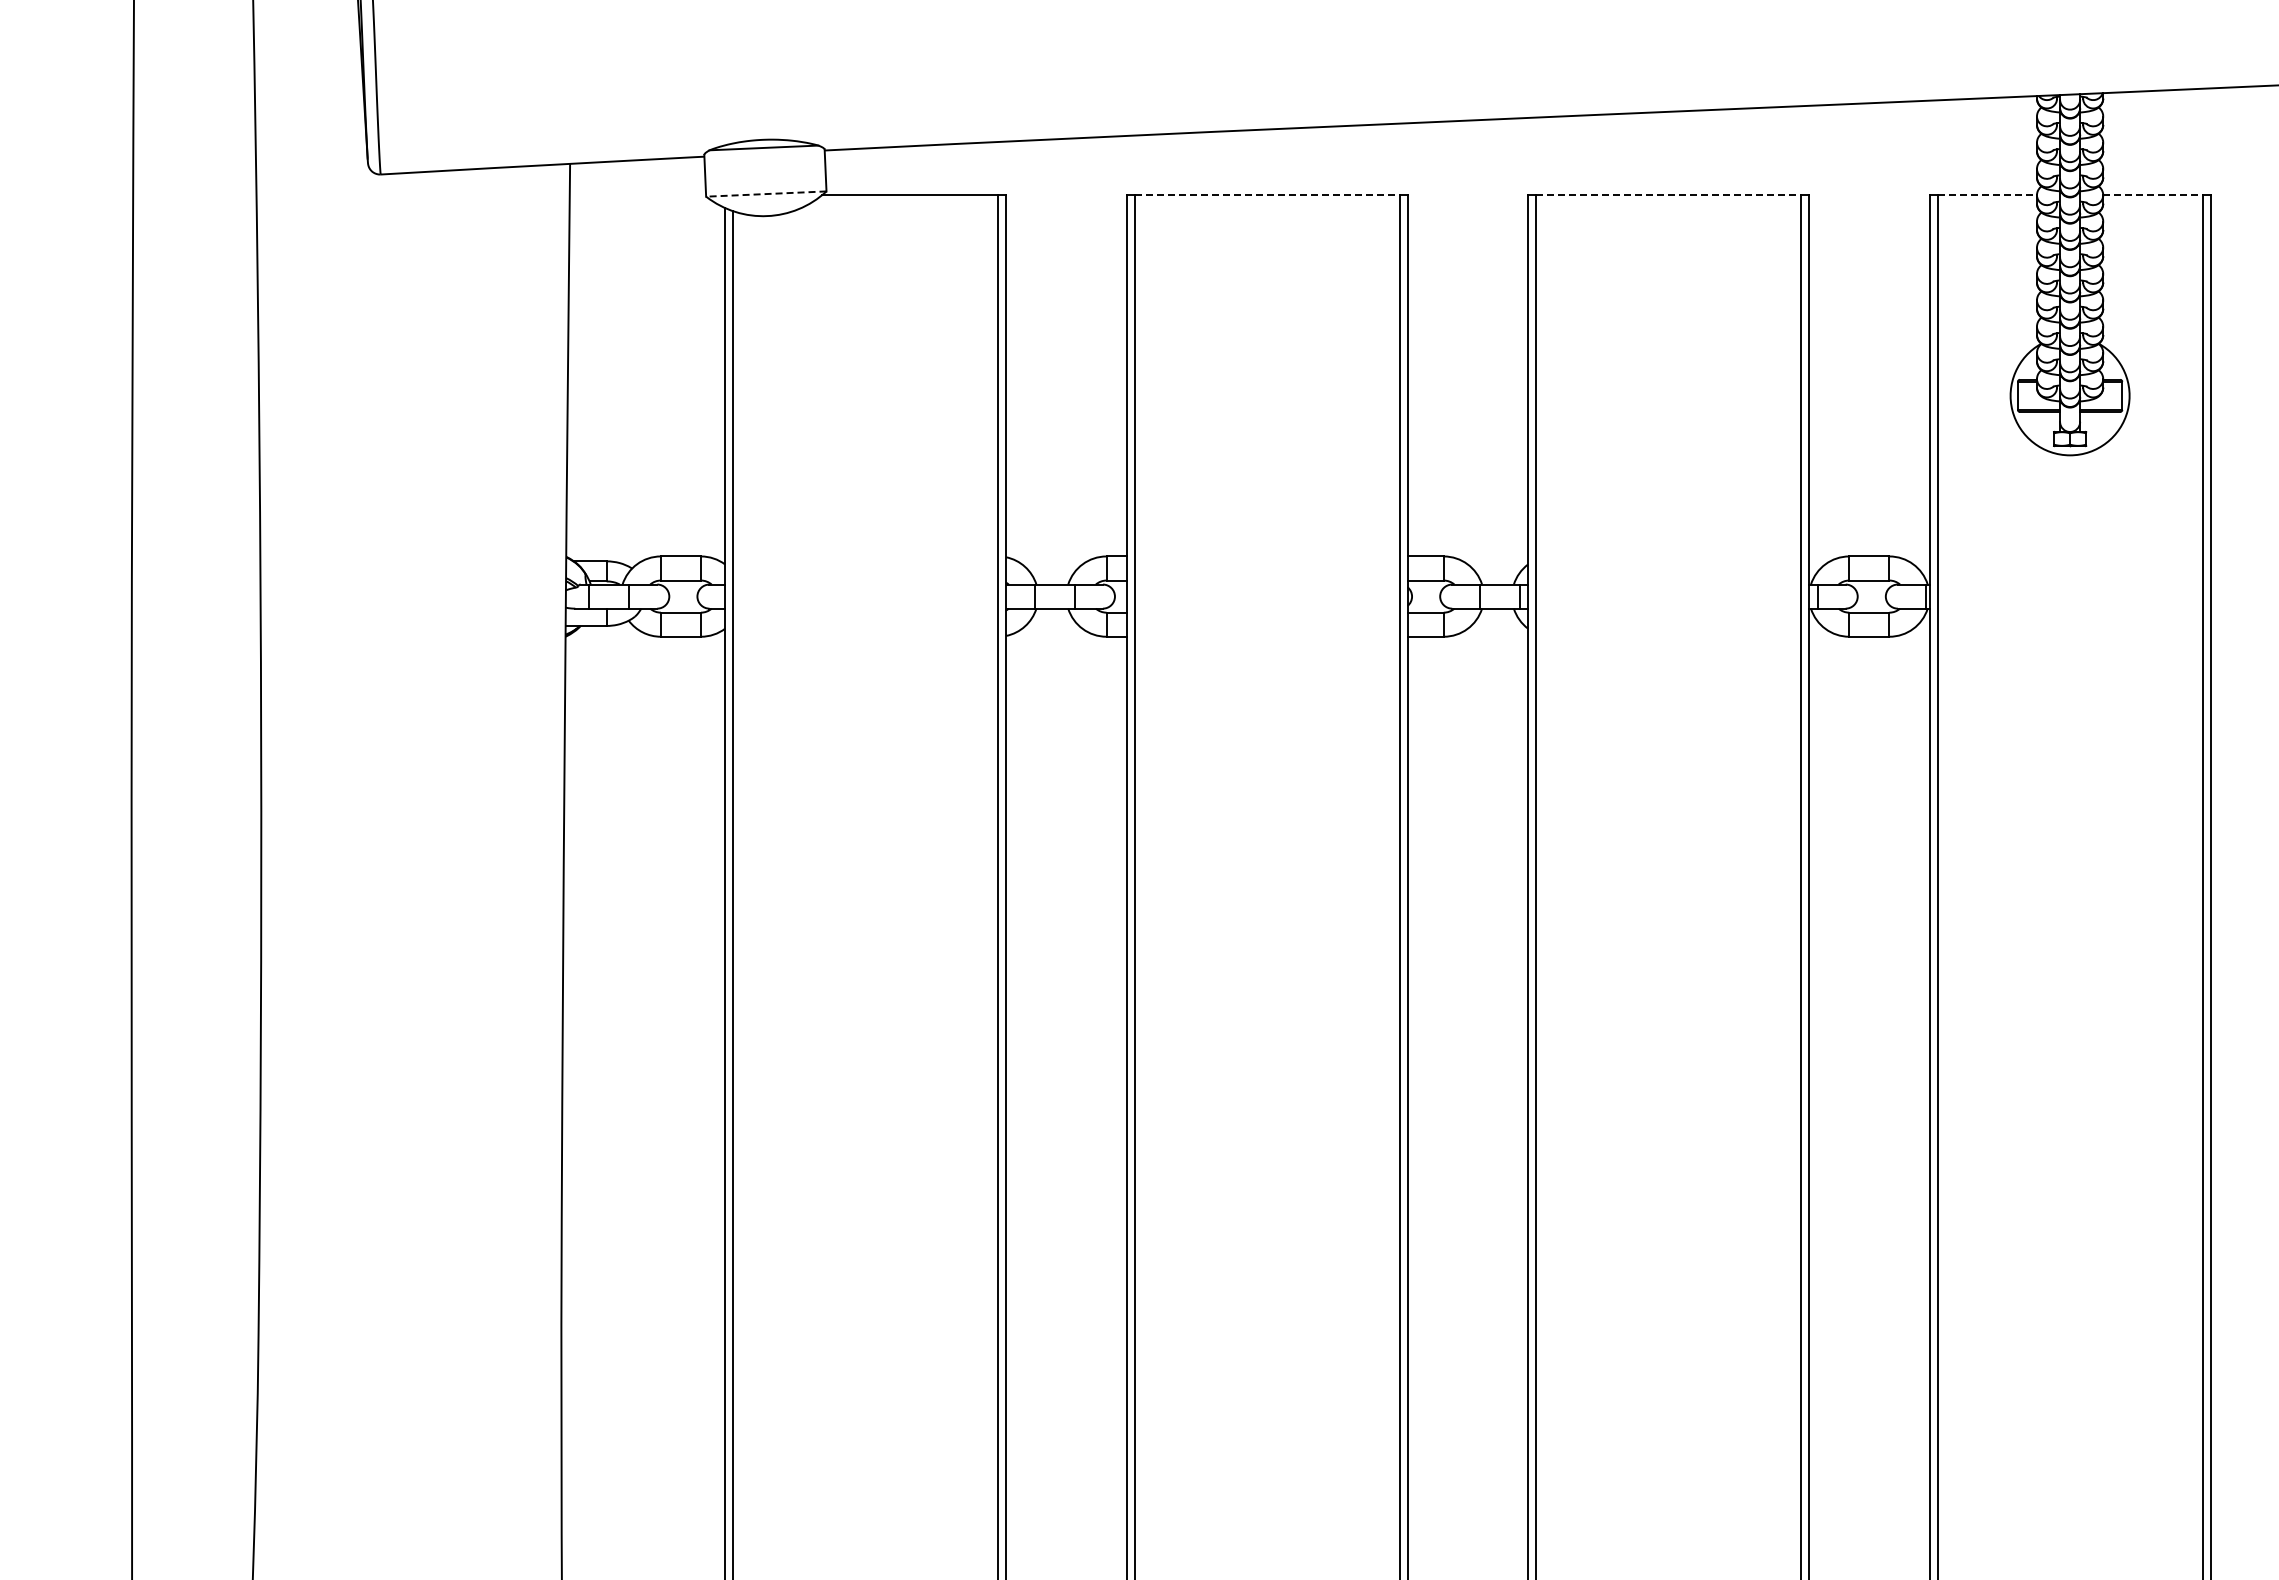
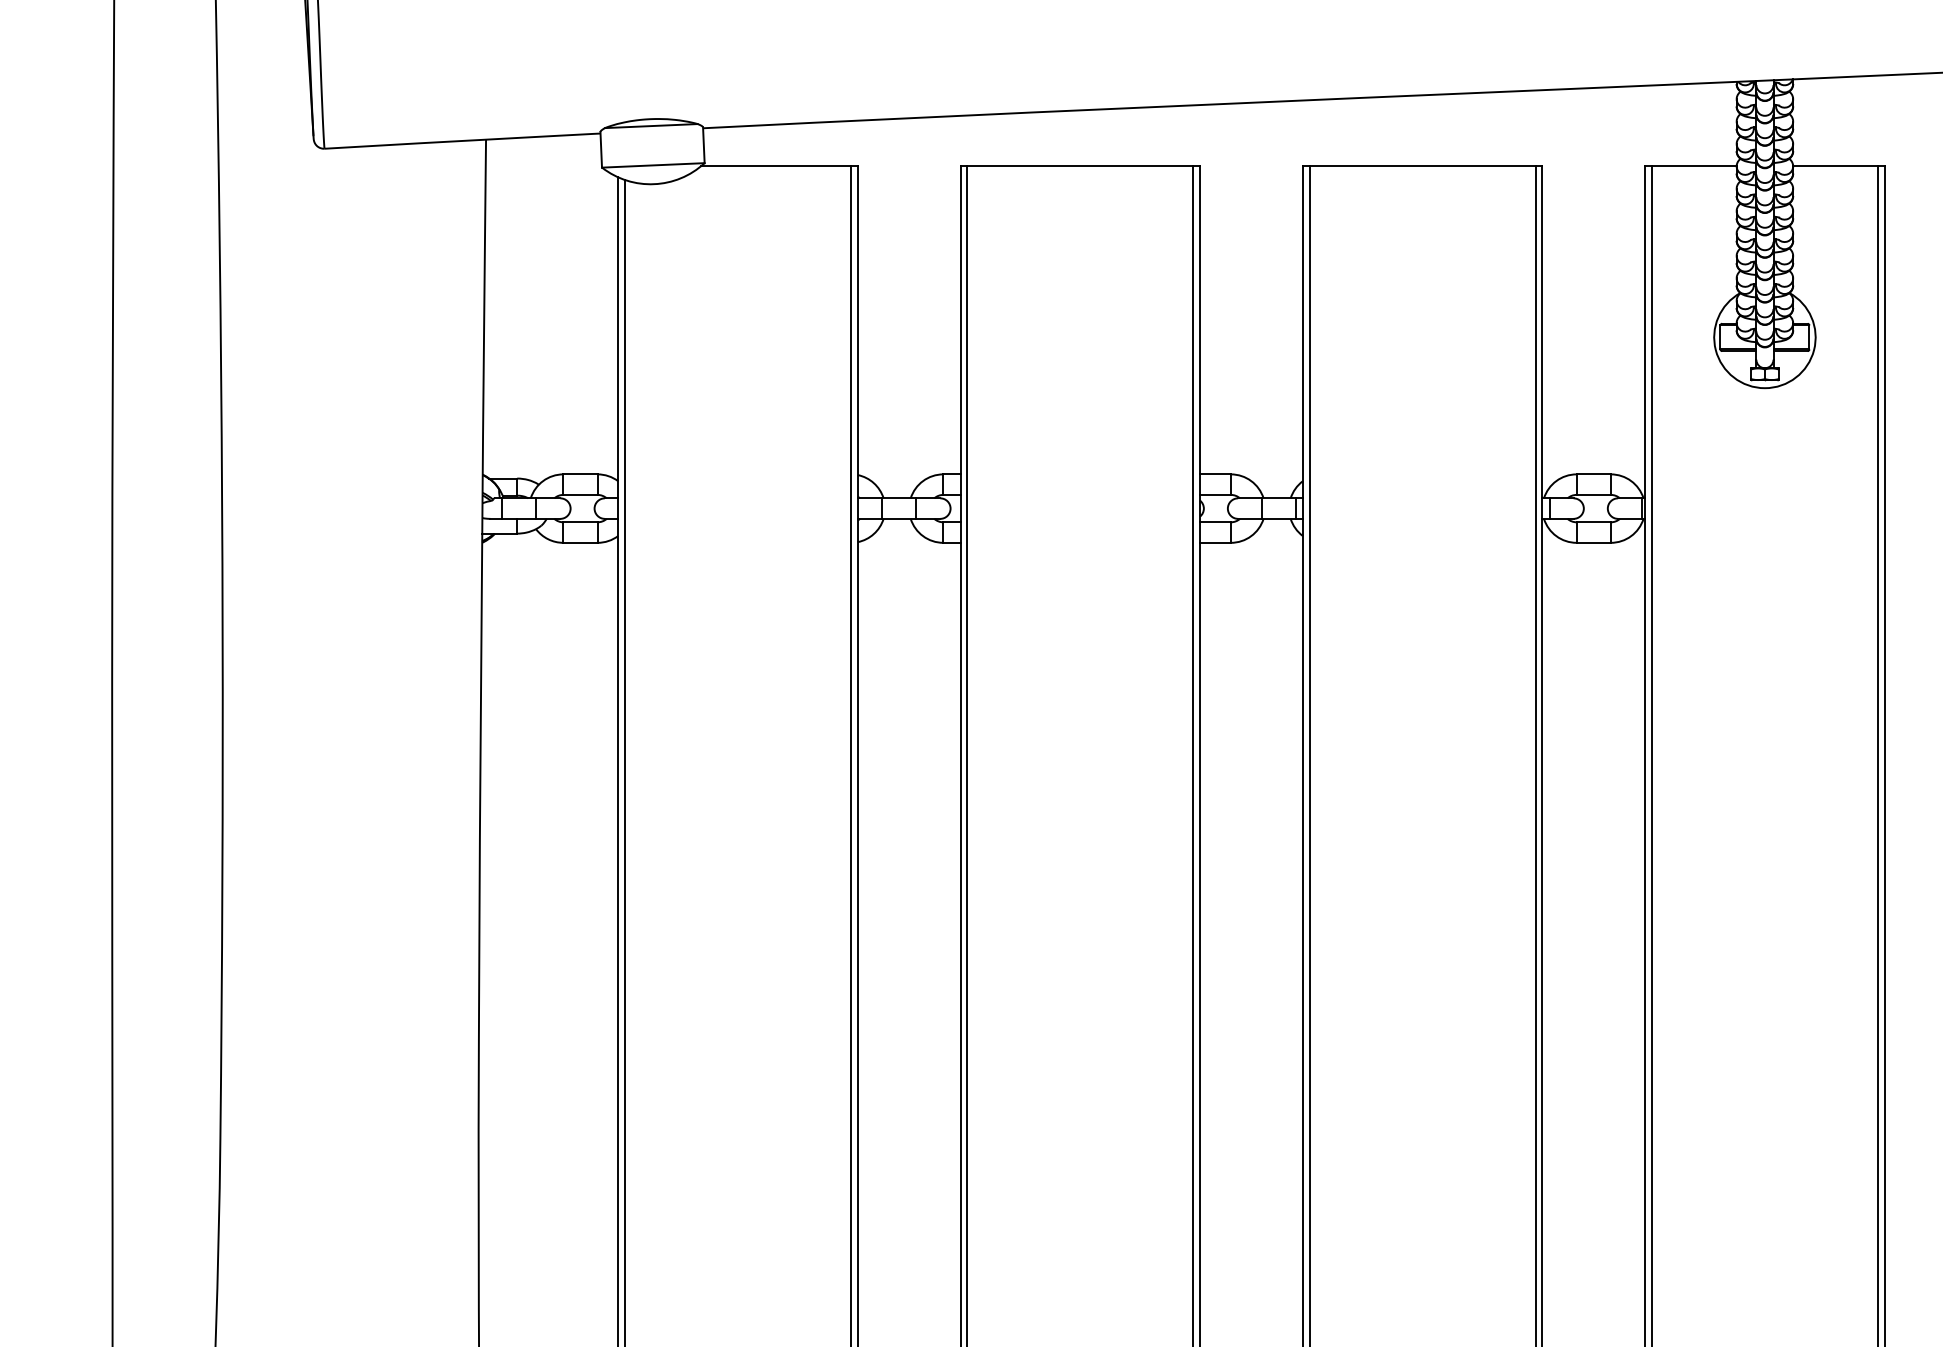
line: (765, 194) -> (652, 165), dashed -> solid
line: (1267, 195) -> (1080, 166), dashed -> solid
line: (1669, 195) -> (1423, 166), dashed -> solid
line: (1987, 195) -> (1694, 166), dashed -> solid
line: (2152, 195) -> (1835, 166), dashed -> solid

